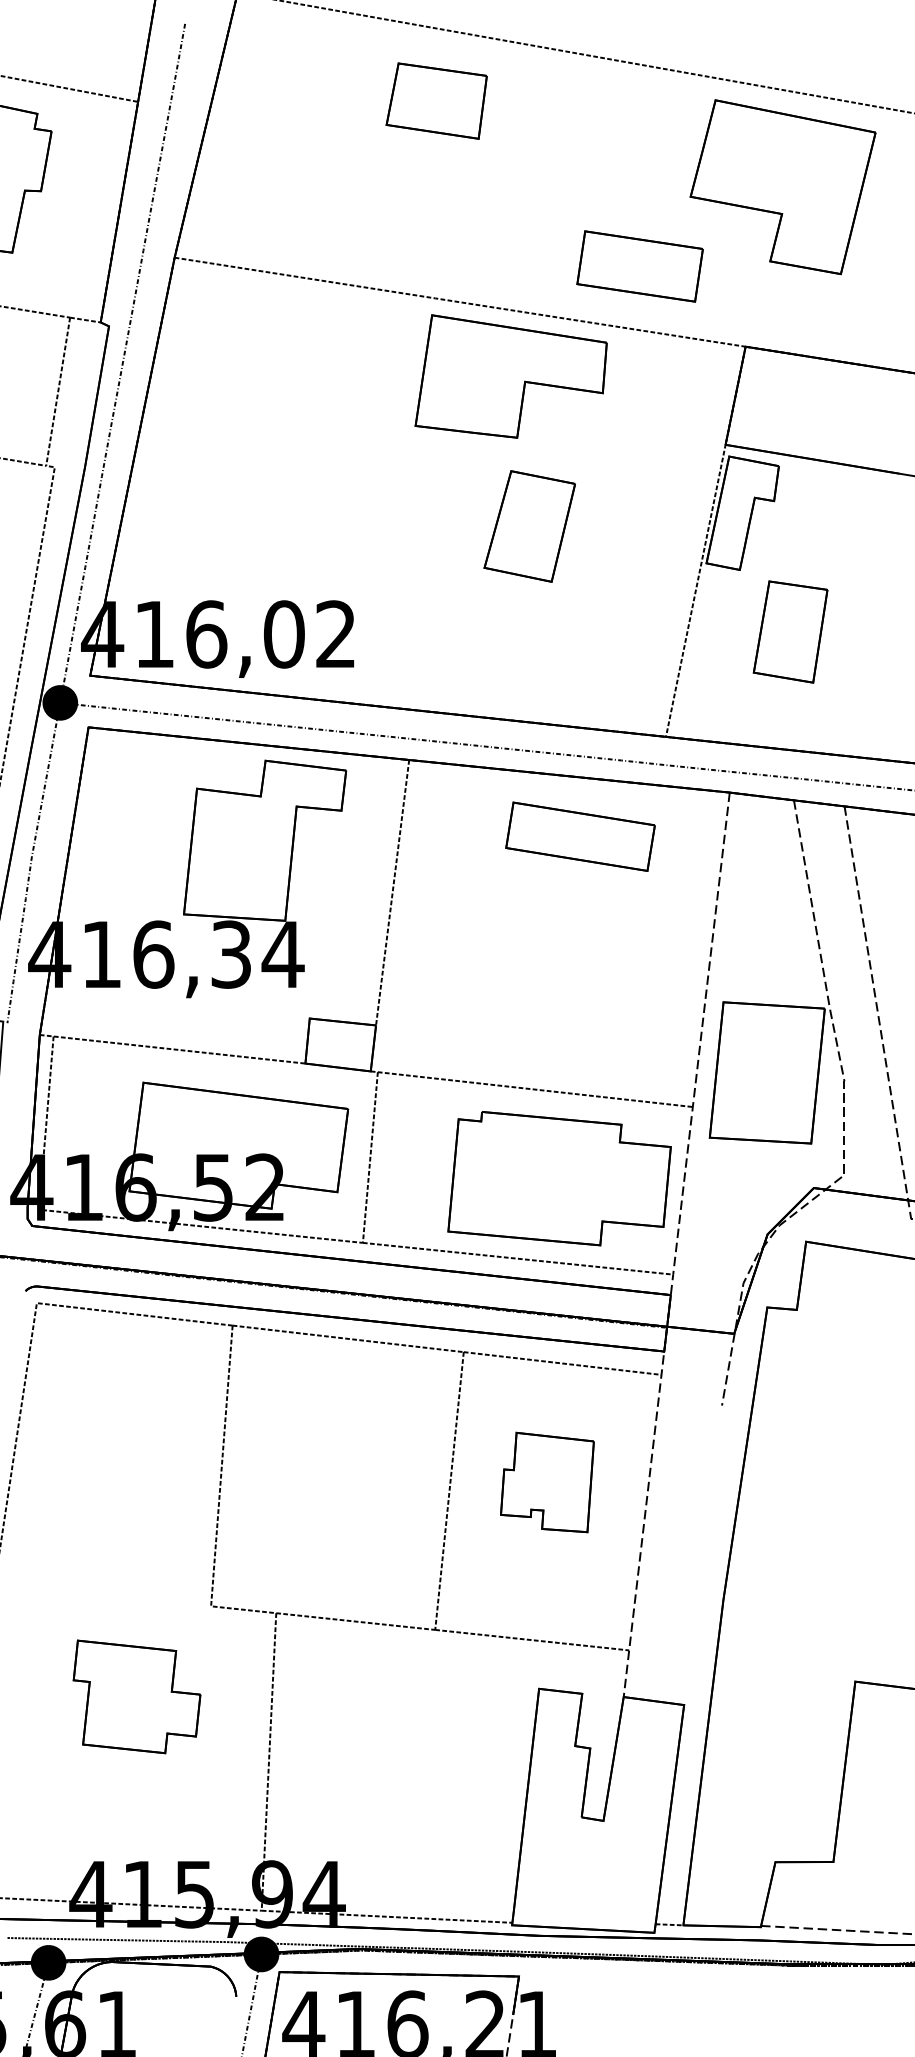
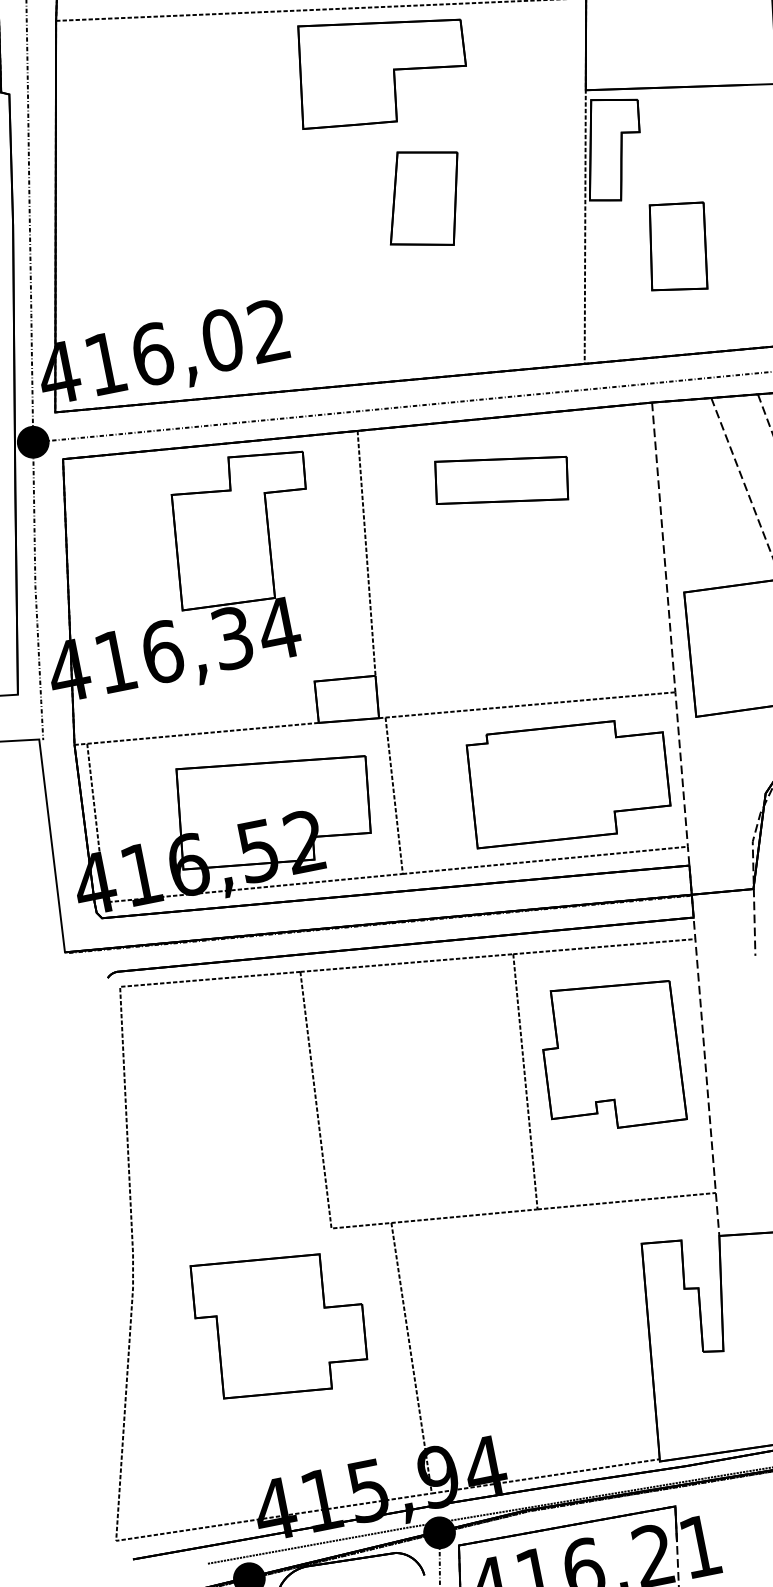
part: (580, 836) -> (501, 480), moved
part: (547, 1482) -> (612, 1056), size x1.67
part: (136, 1696) -> (280, 1323), size x1.43

